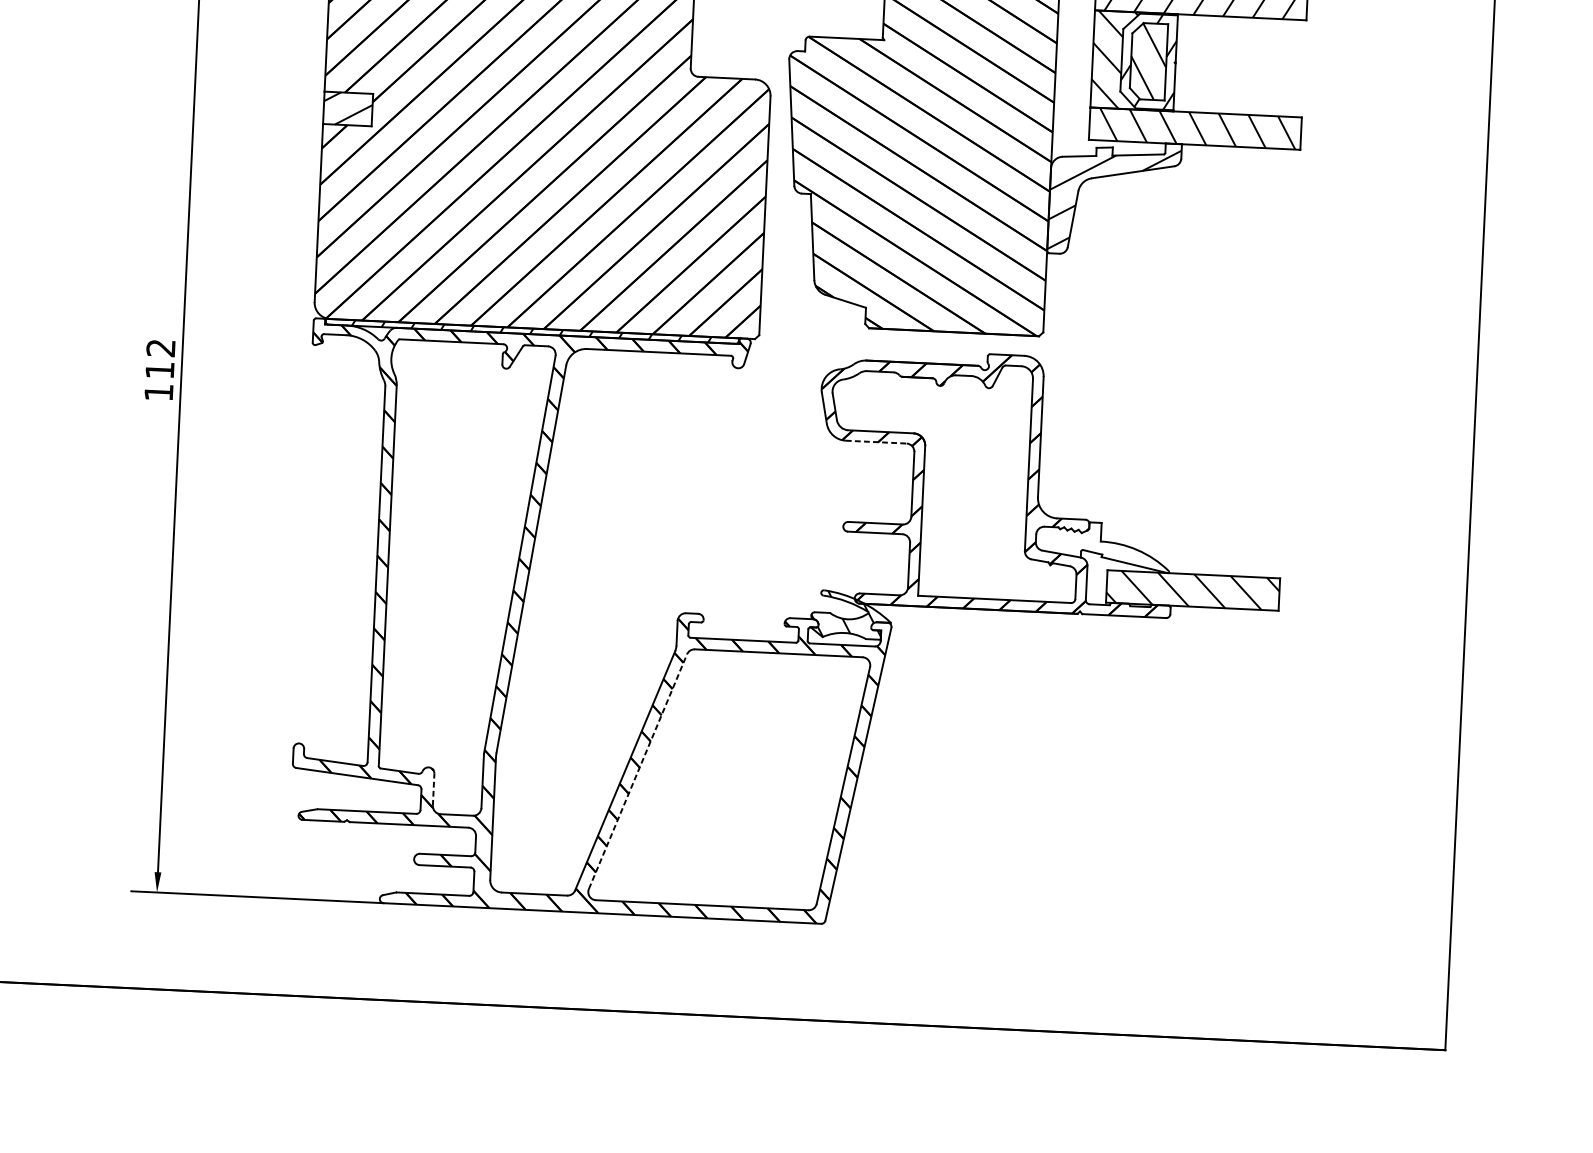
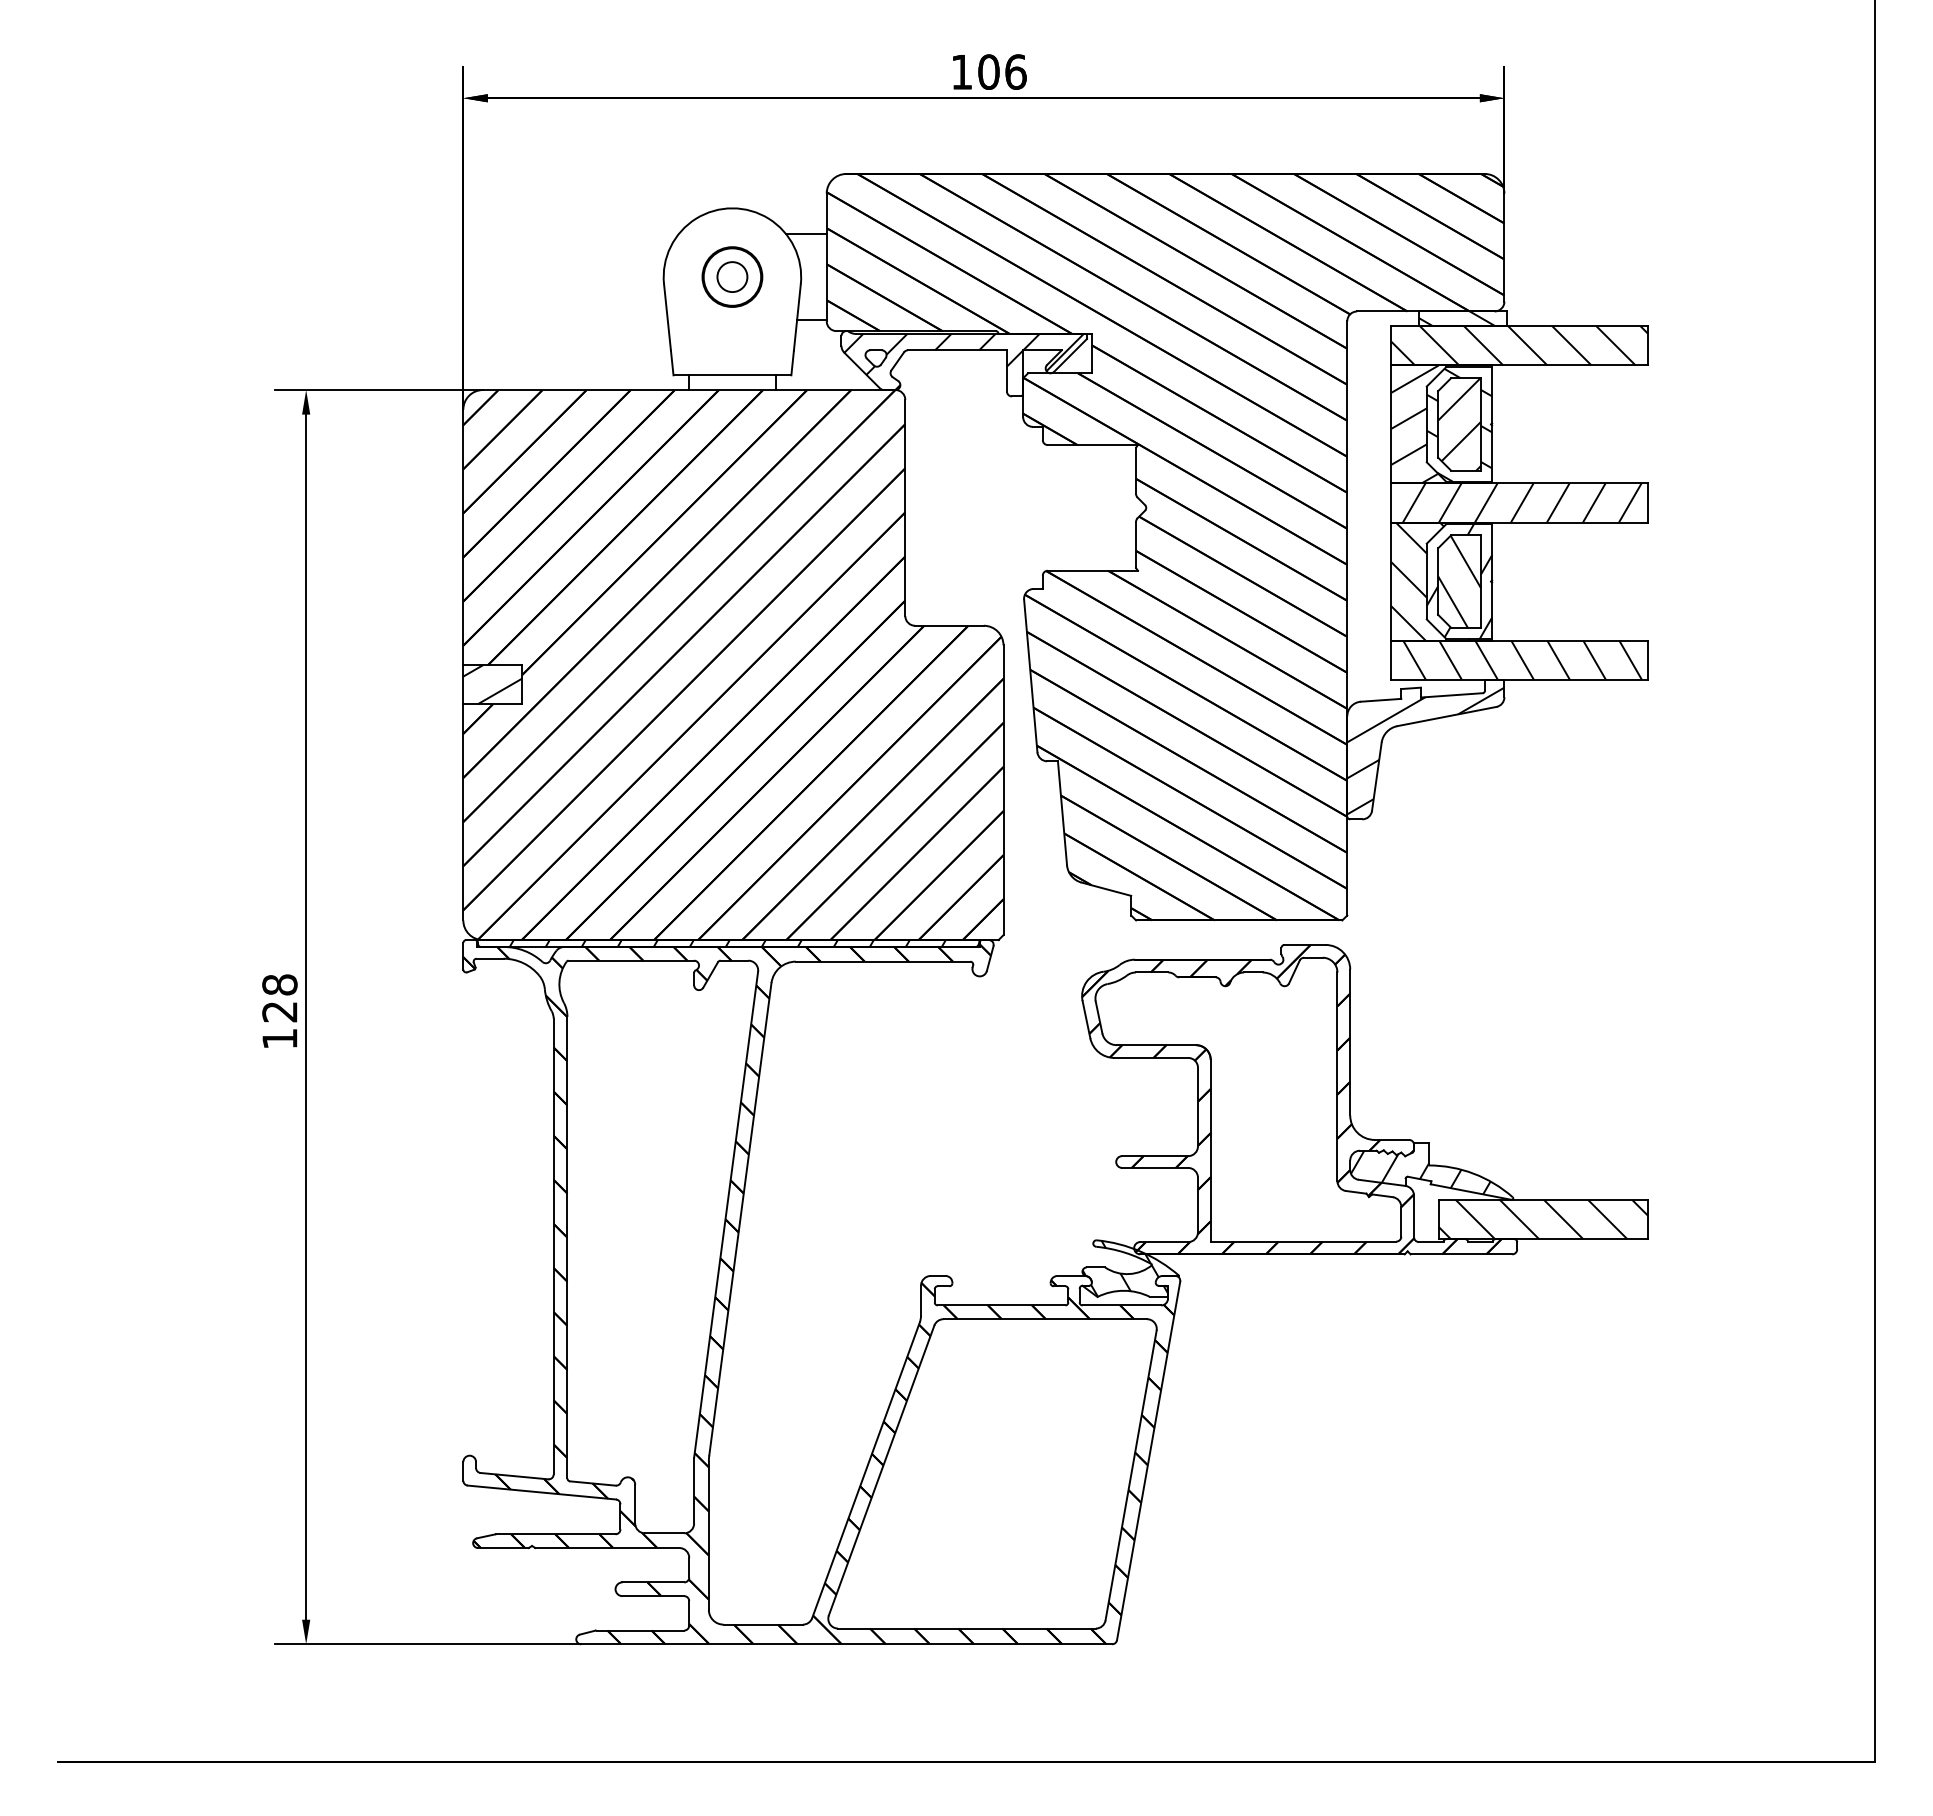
text: (160, 359) -> (279, 998), 112 -> 128
line: (876, 441) -> (1151, 1057), dashed -> solid
hatch: (1093, 547) -> (1420, 1172), added
line: (637, 771) -> (881, 1470), dashed -> solid
line: (433, 789) -> (635, 1503), dashed -> solid

